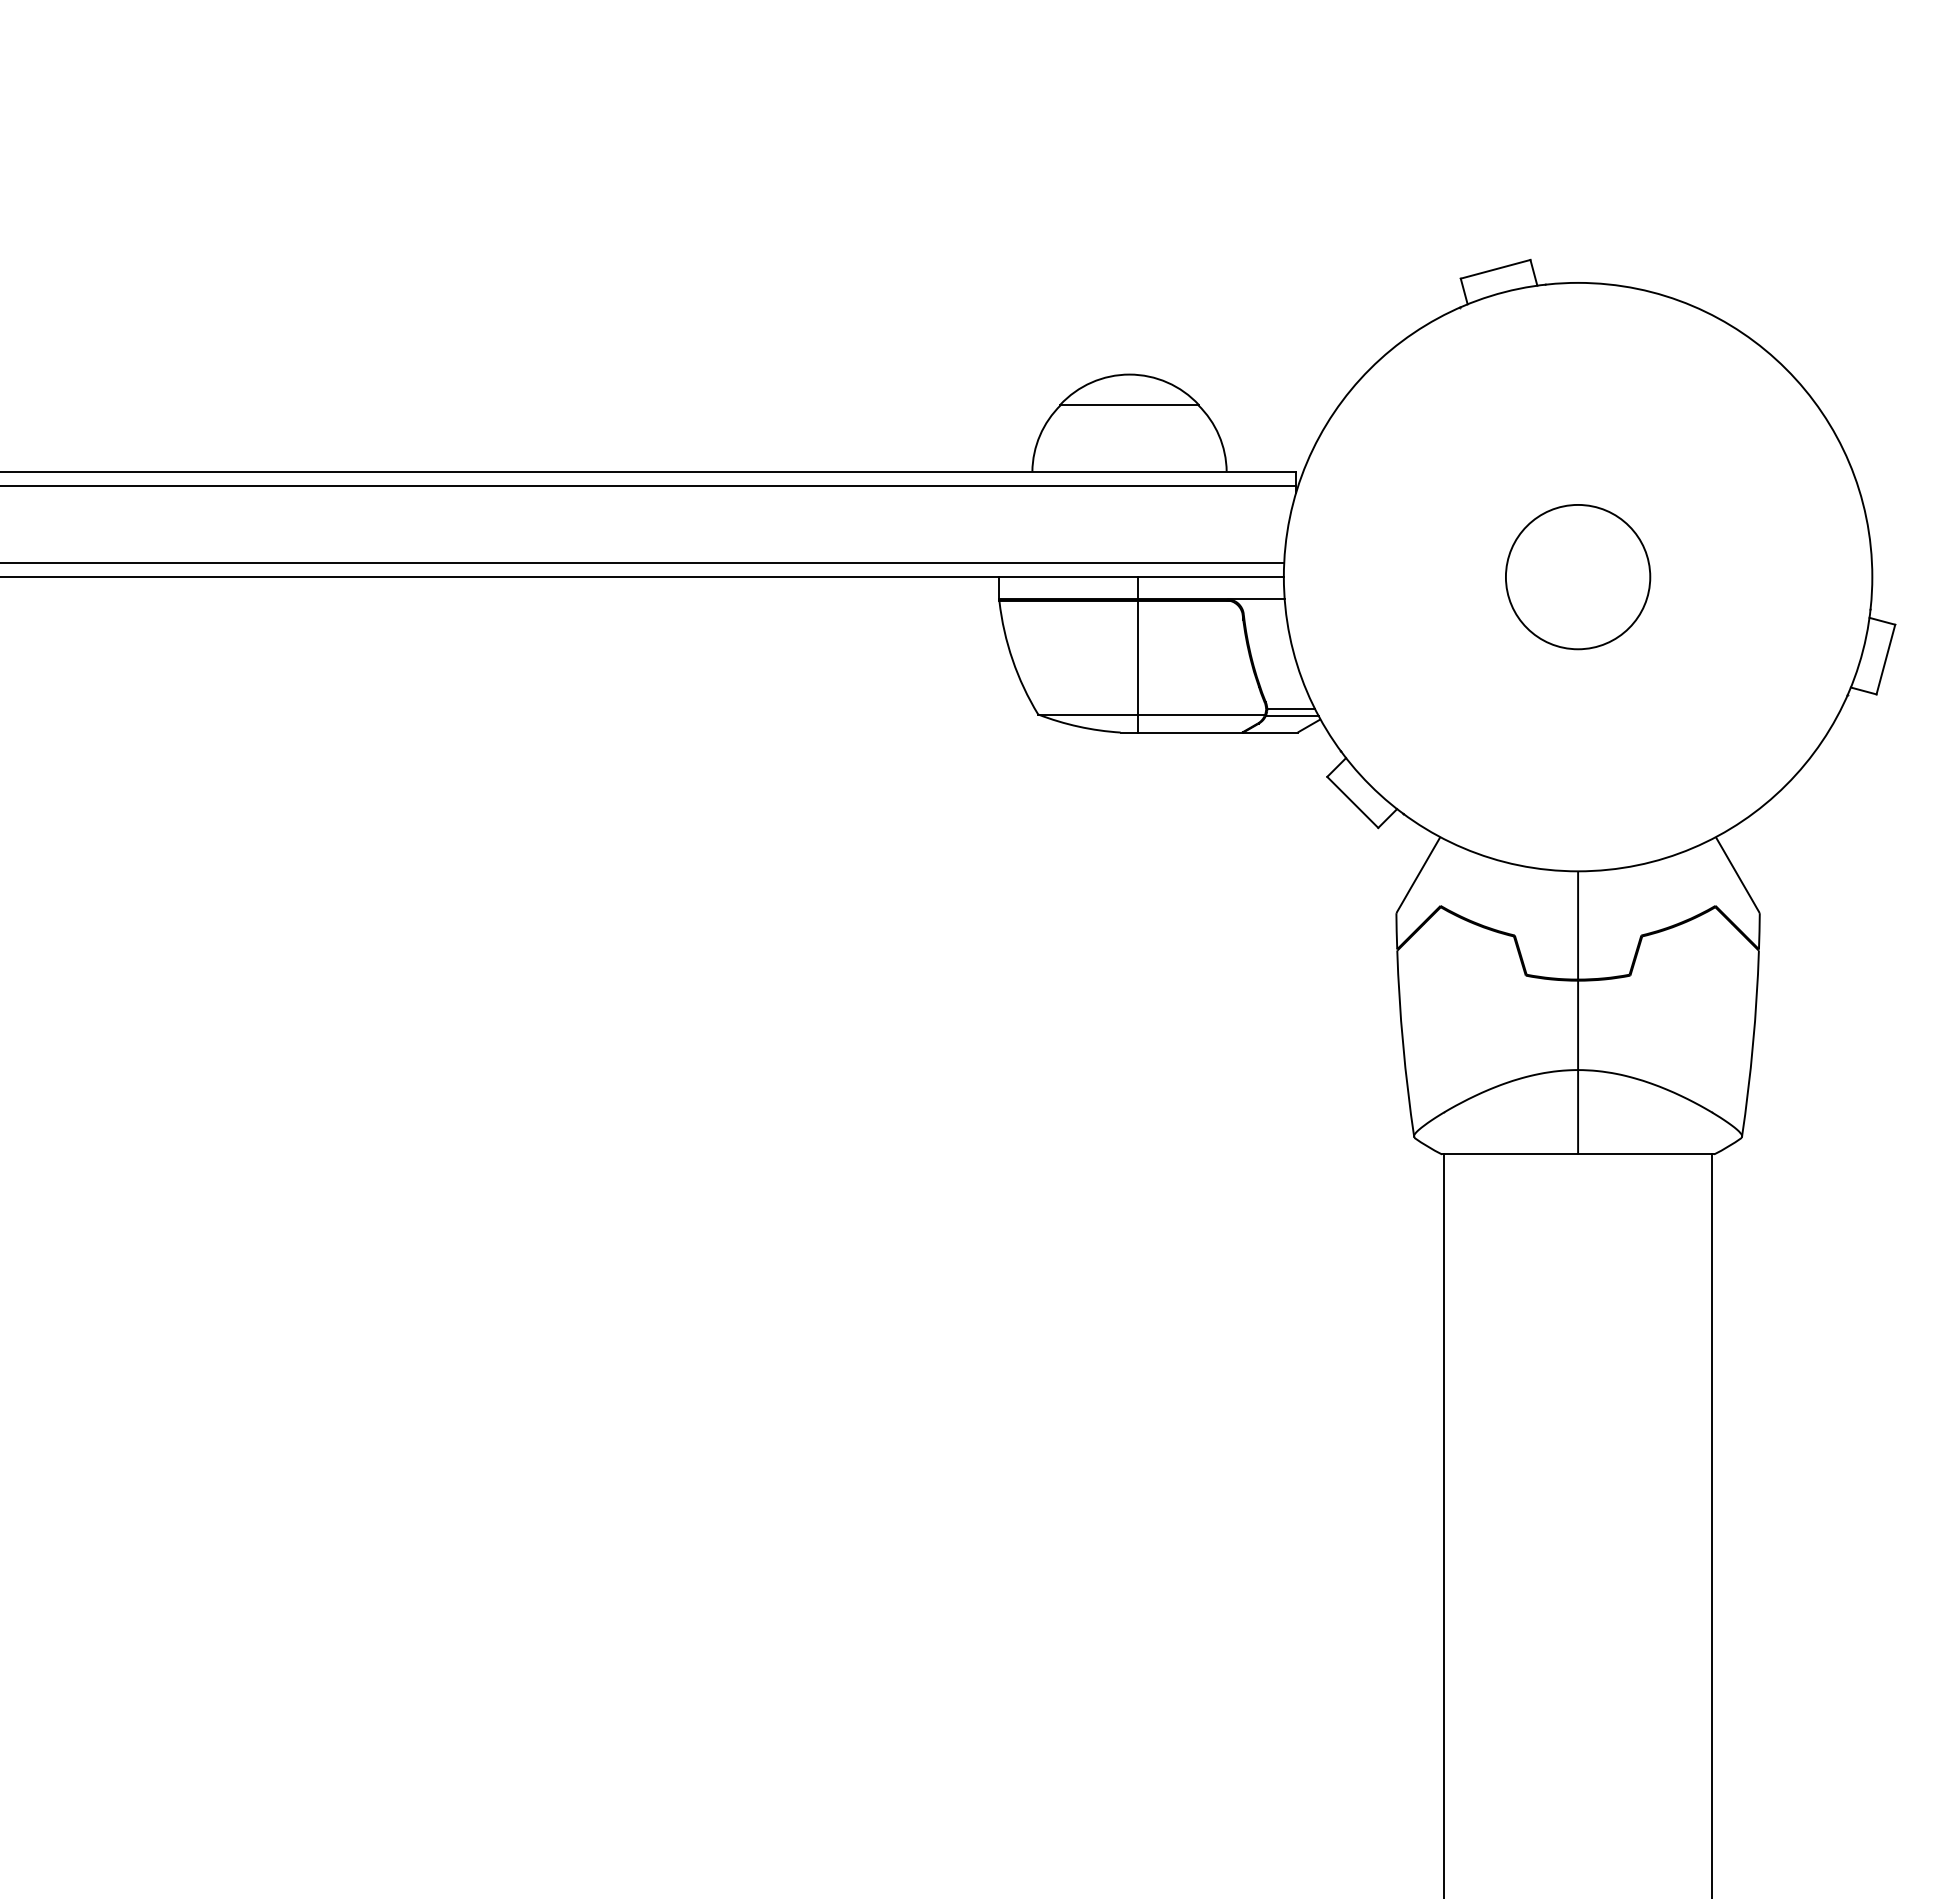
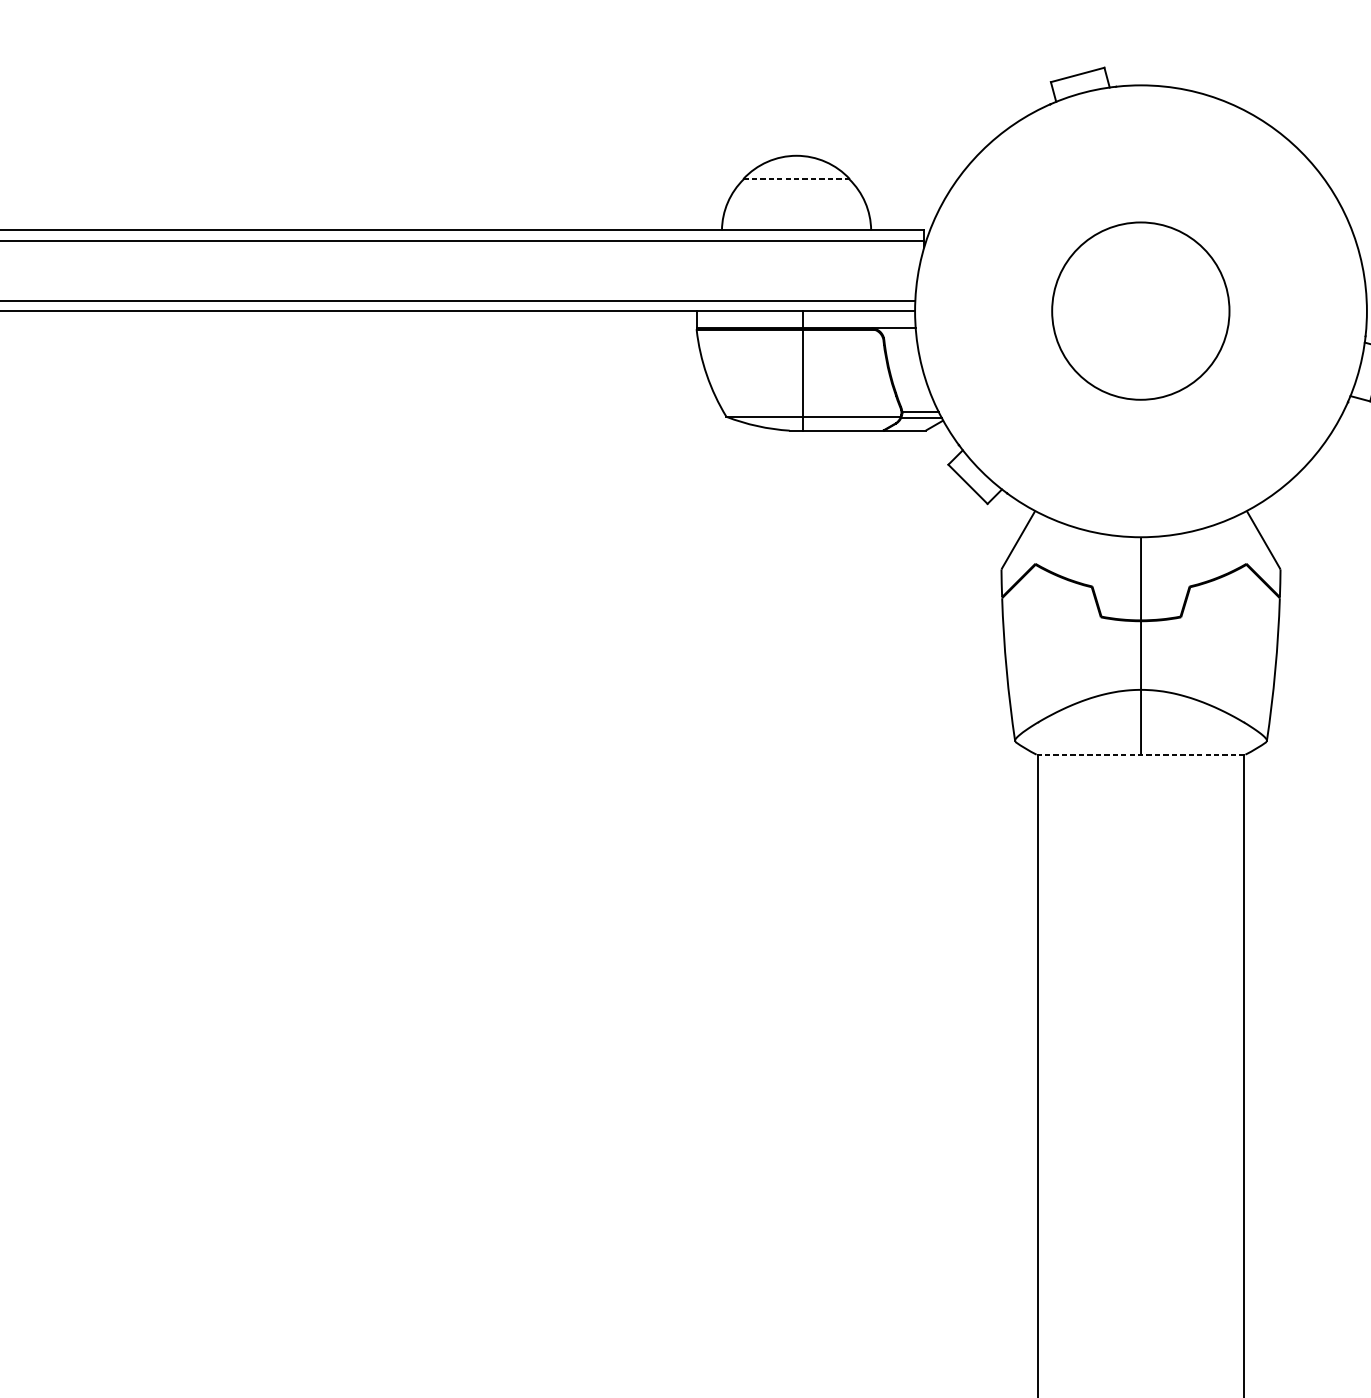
line: (1130, 405) -> (797, 179), solid -> dashed
circle: (1578, 577) -> (1141, 311), size x1.6
line: (1578, 1154) -> (1141, 754), solid -> dashed

